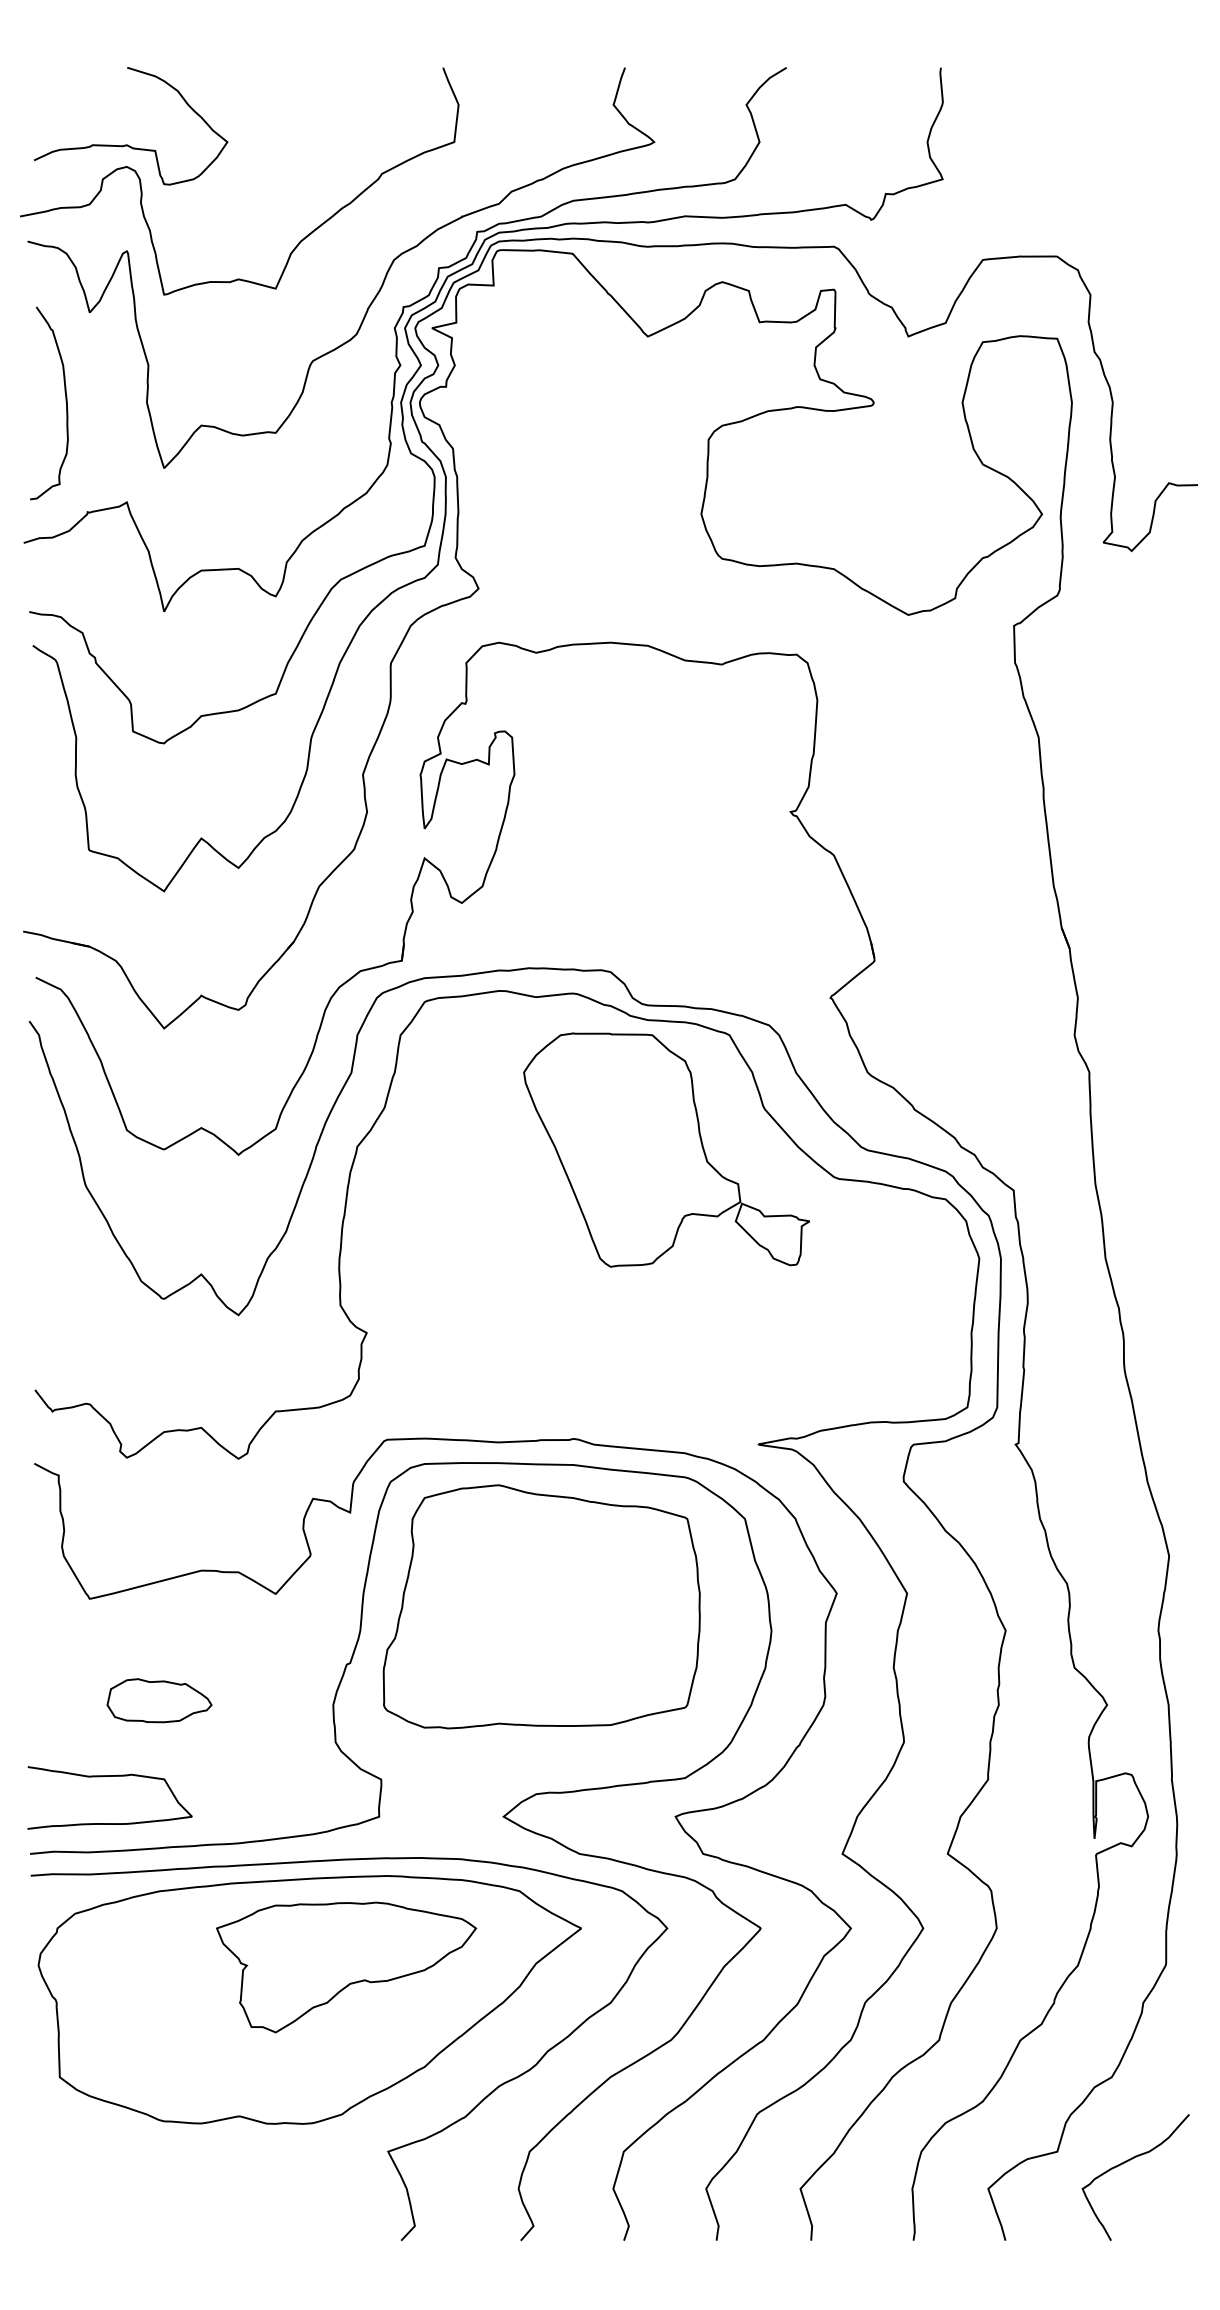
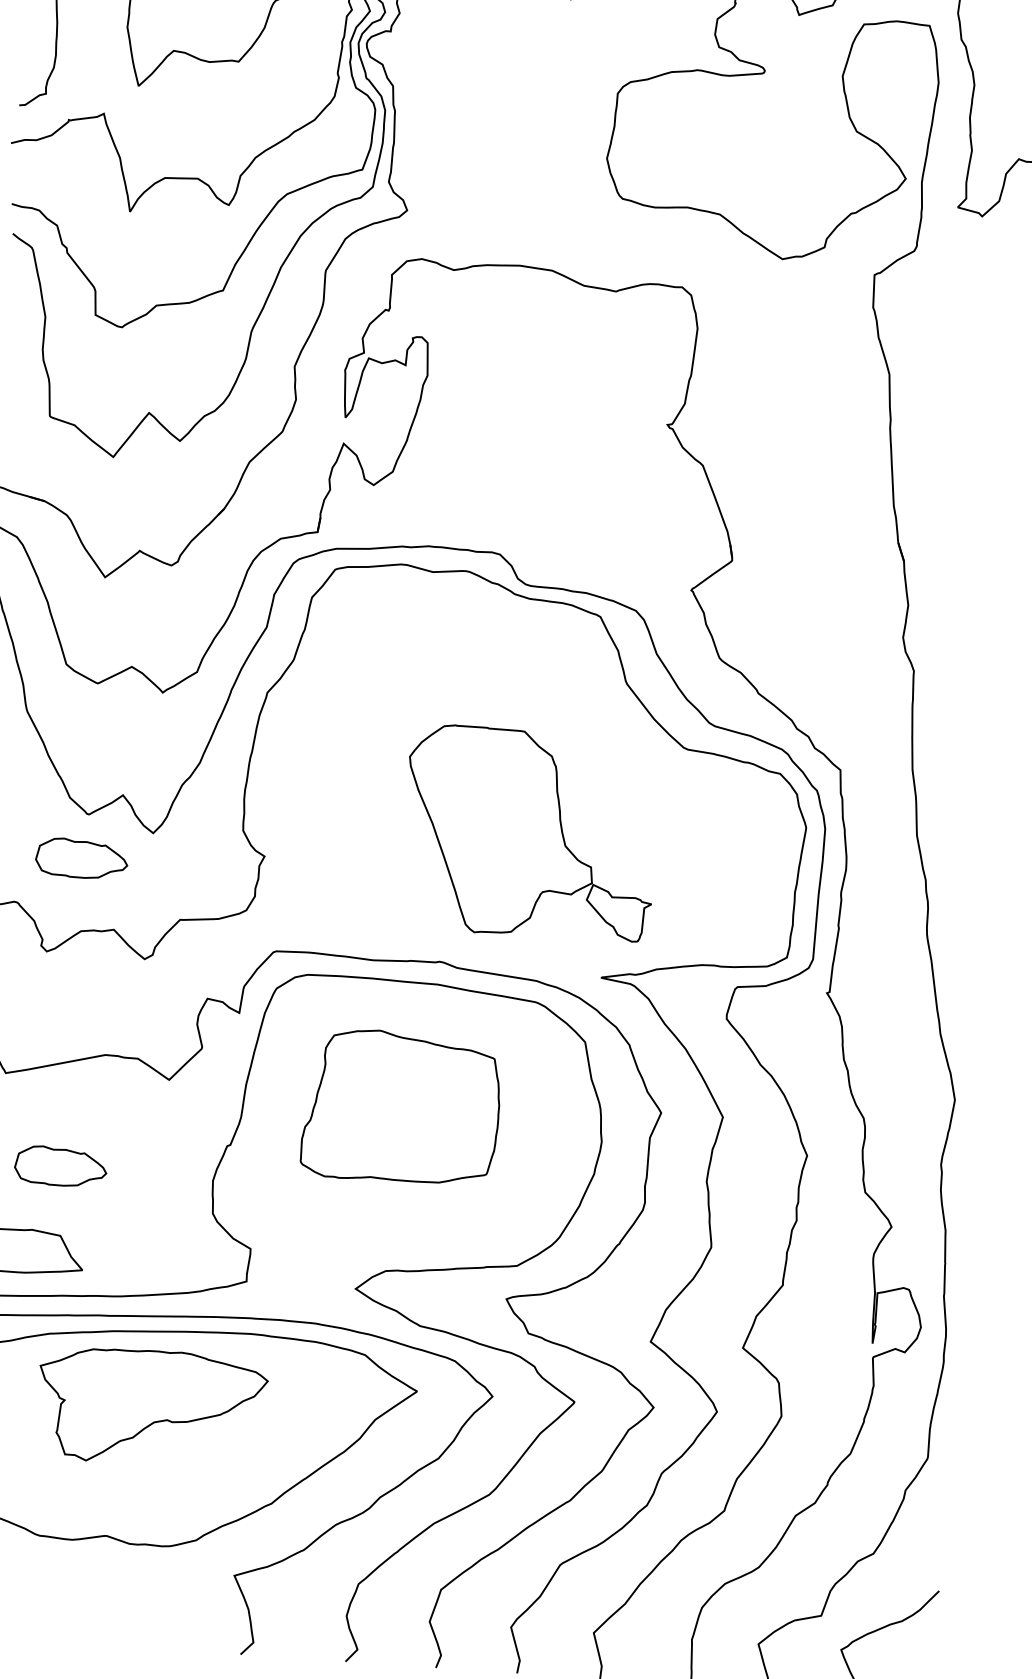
part: (666, 1149) -> (530, 832), moved
part: (159, 1349) -> (81, 858), added
part: (541, 1606) -> (401, 1106), size x0.7
part: (346, 1967) -> (151, 1407), moved

